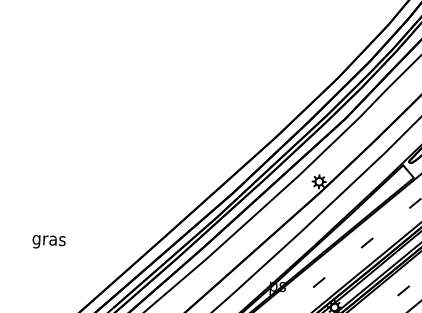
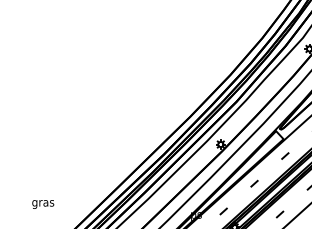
text: (49, 242) -> (43, 204), moved

